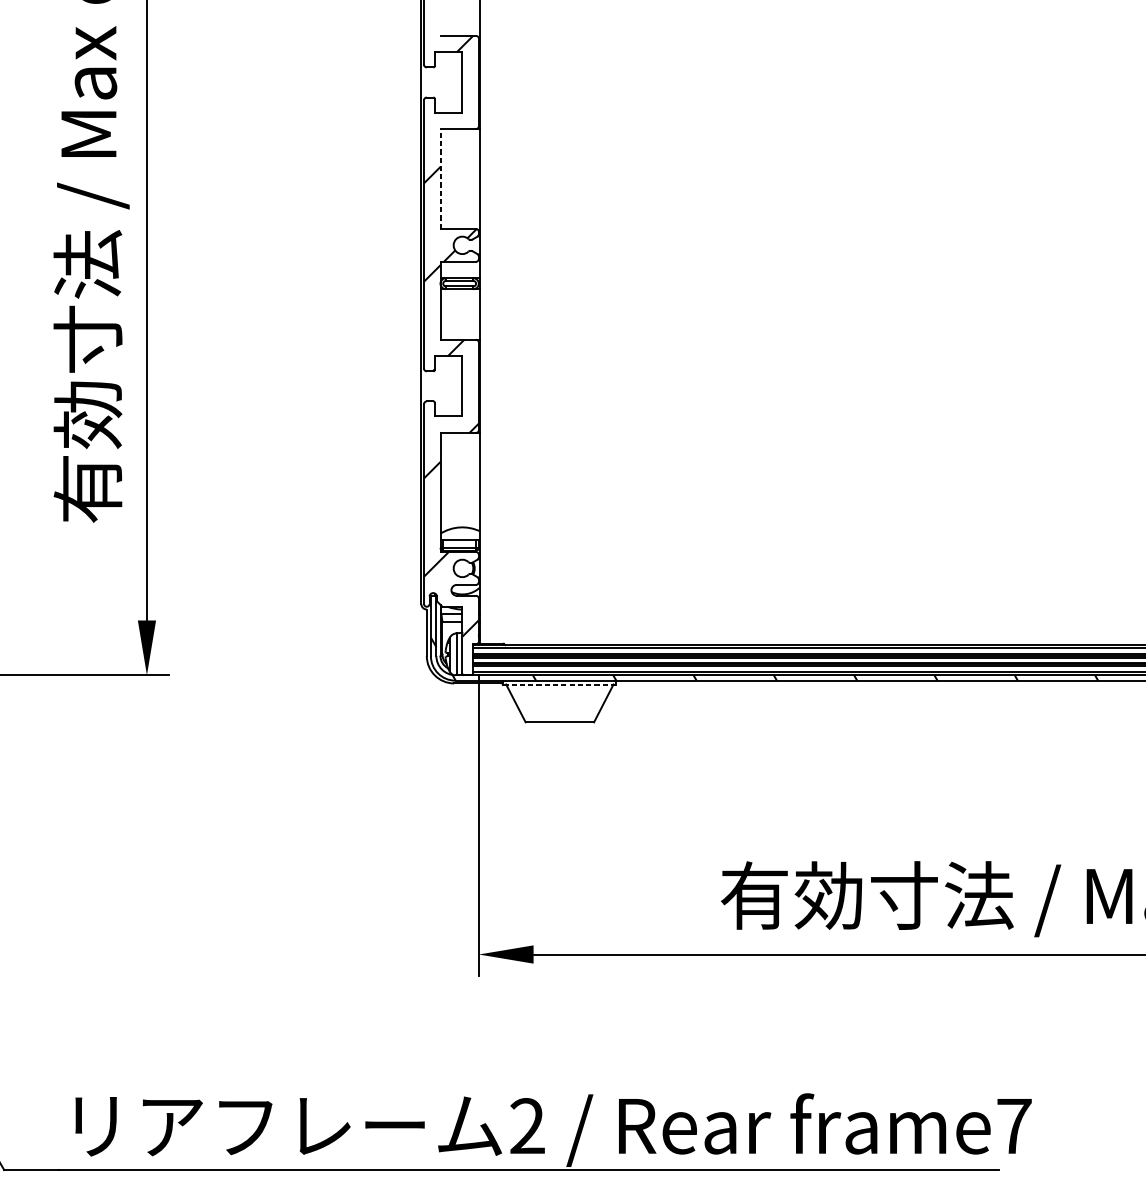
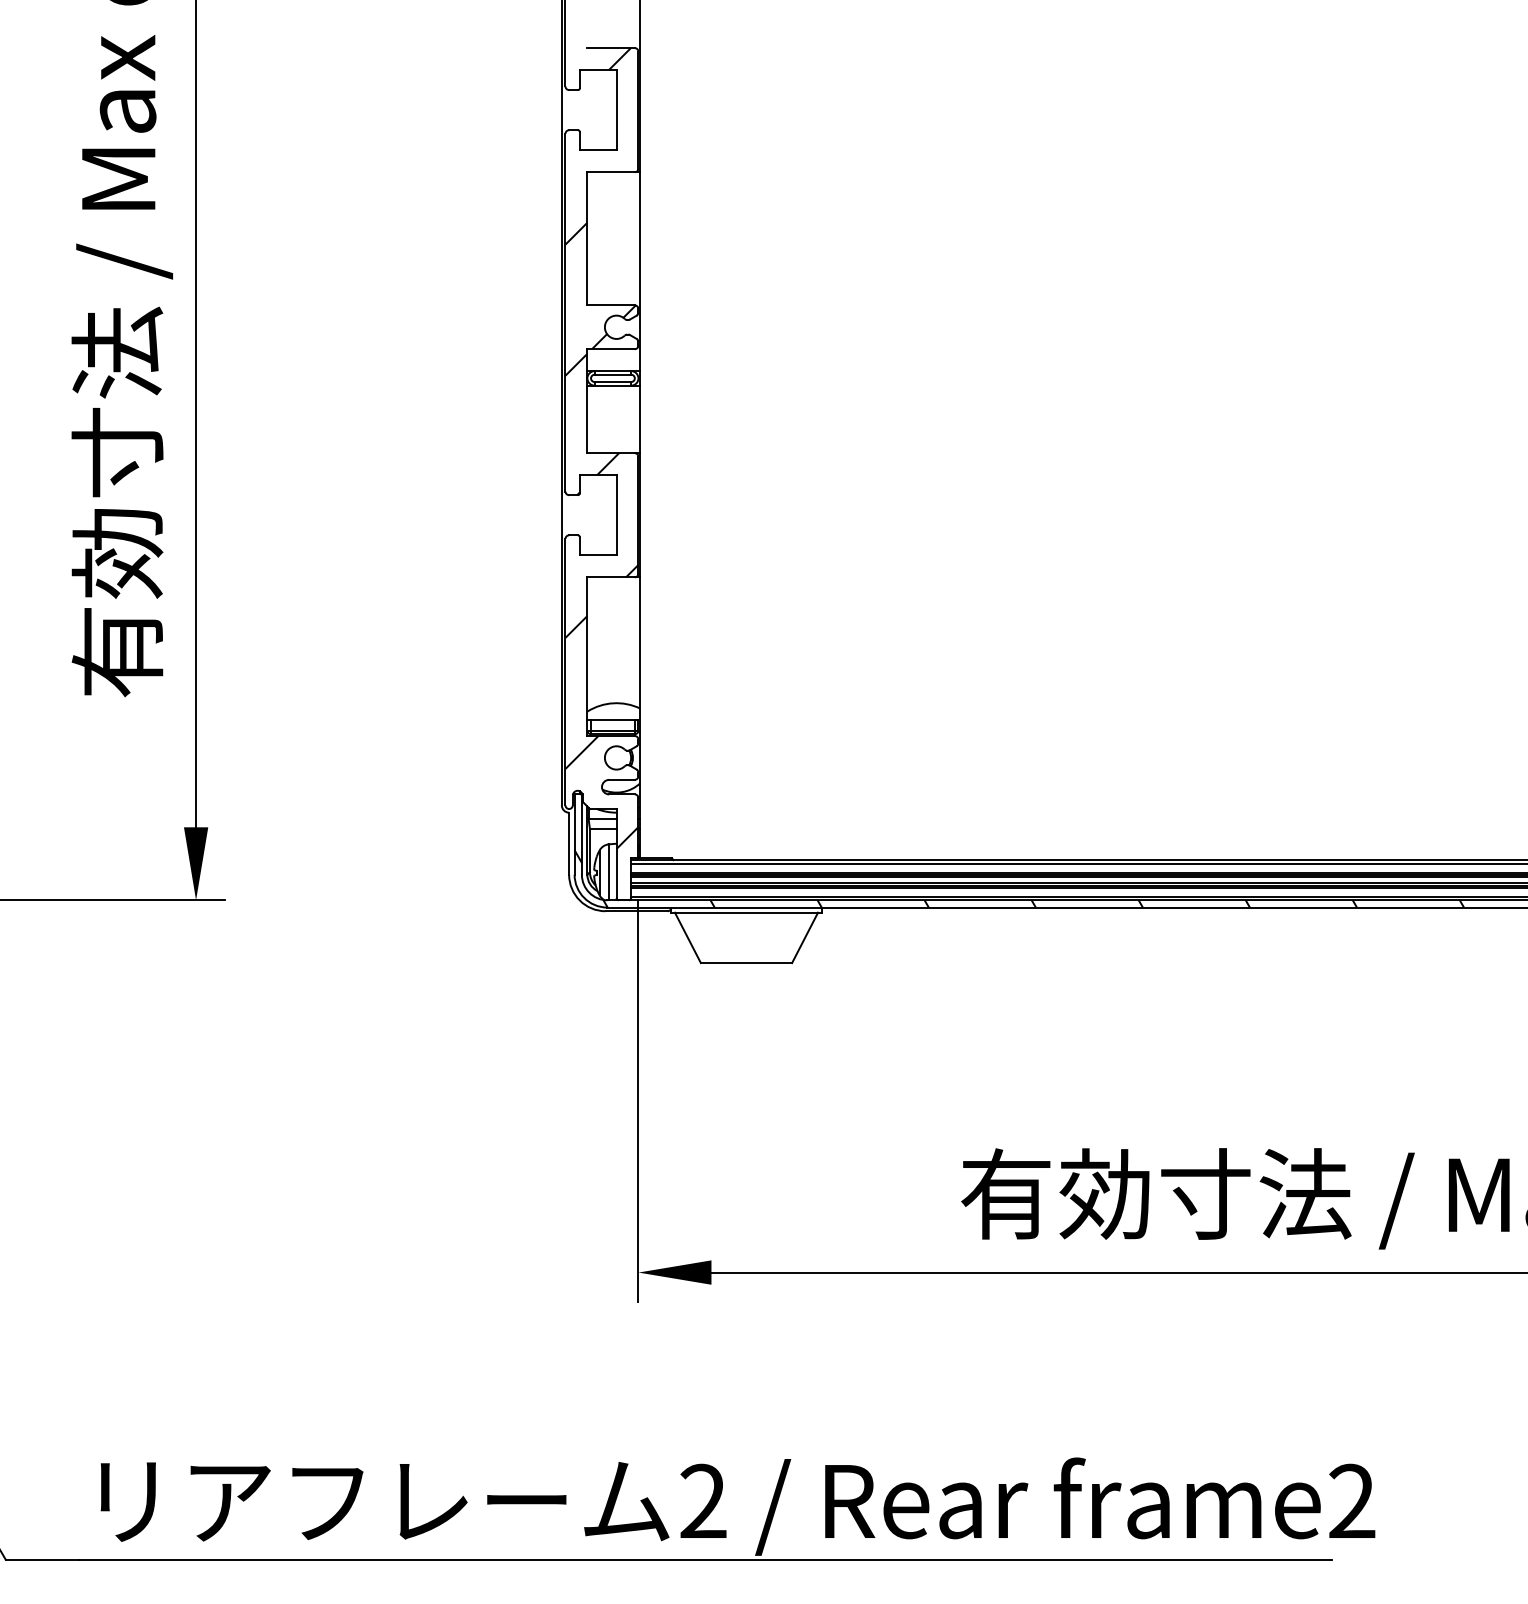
line: (440, 178) -> (587, 238), dashed -> solid
line: (560, 684) -> (747, 912), dashed -> solid
text: (1014, 1125) -> (1352, 1500), frame7 -> frame2

